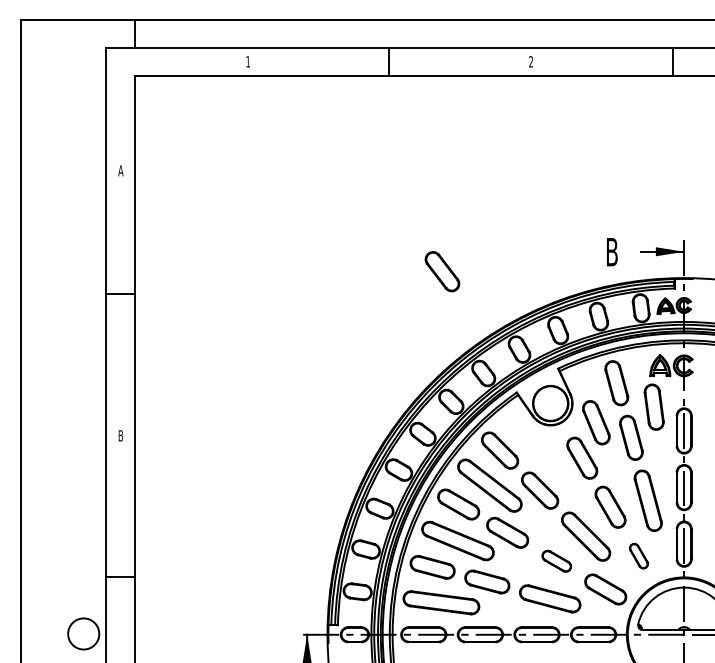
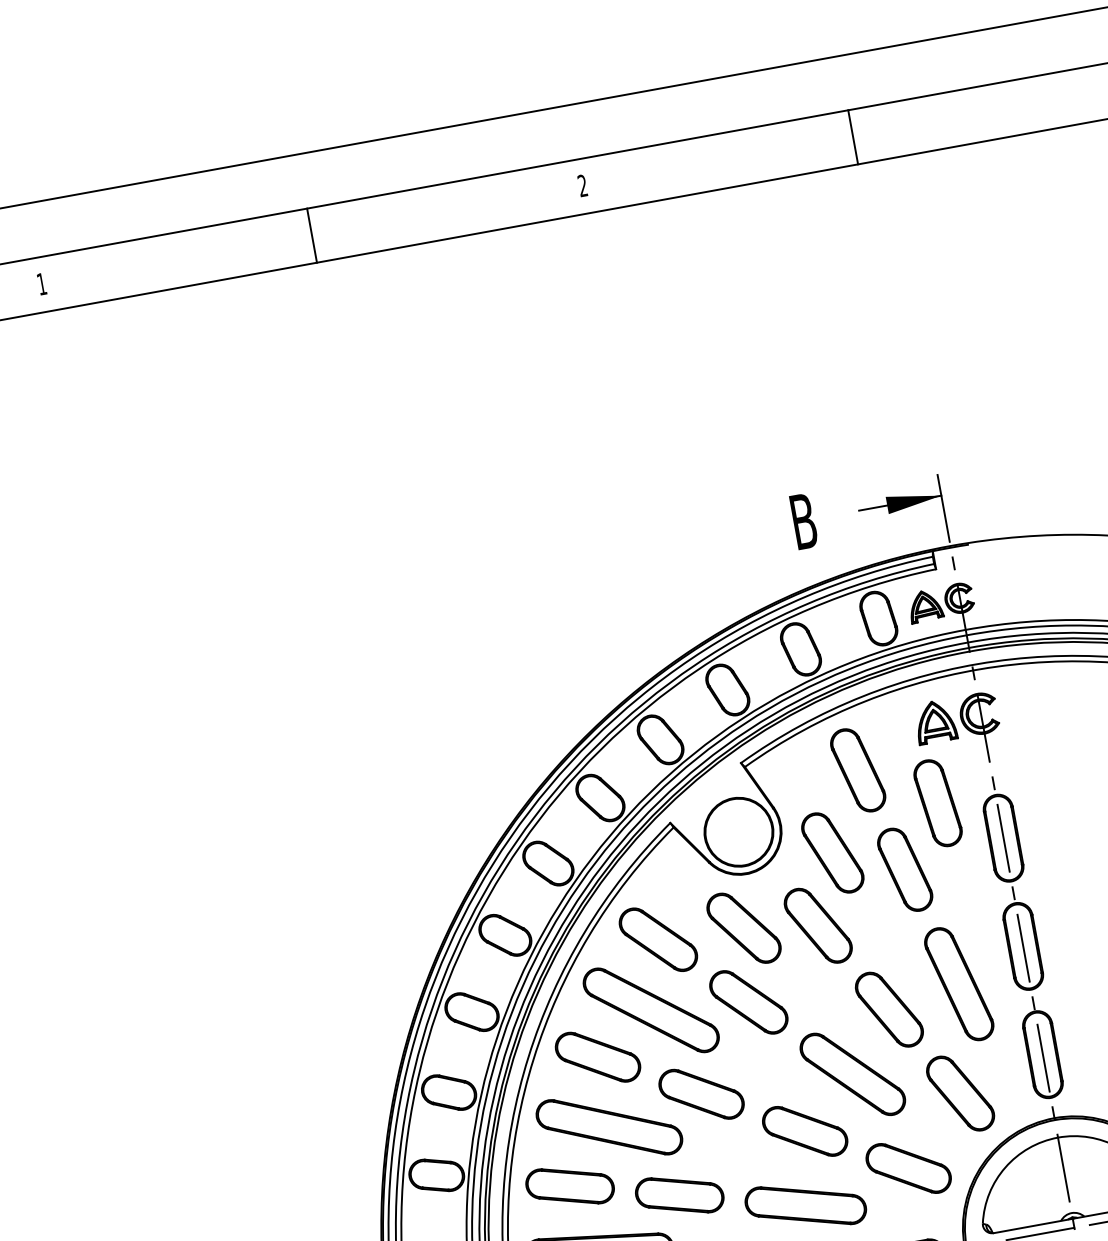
part: (442, 271) -> (744, 927), moved
part: (638, 555) -> (959, 1092), size x1.67
part: (556, 561) -> (804, 1132), size x1.43

